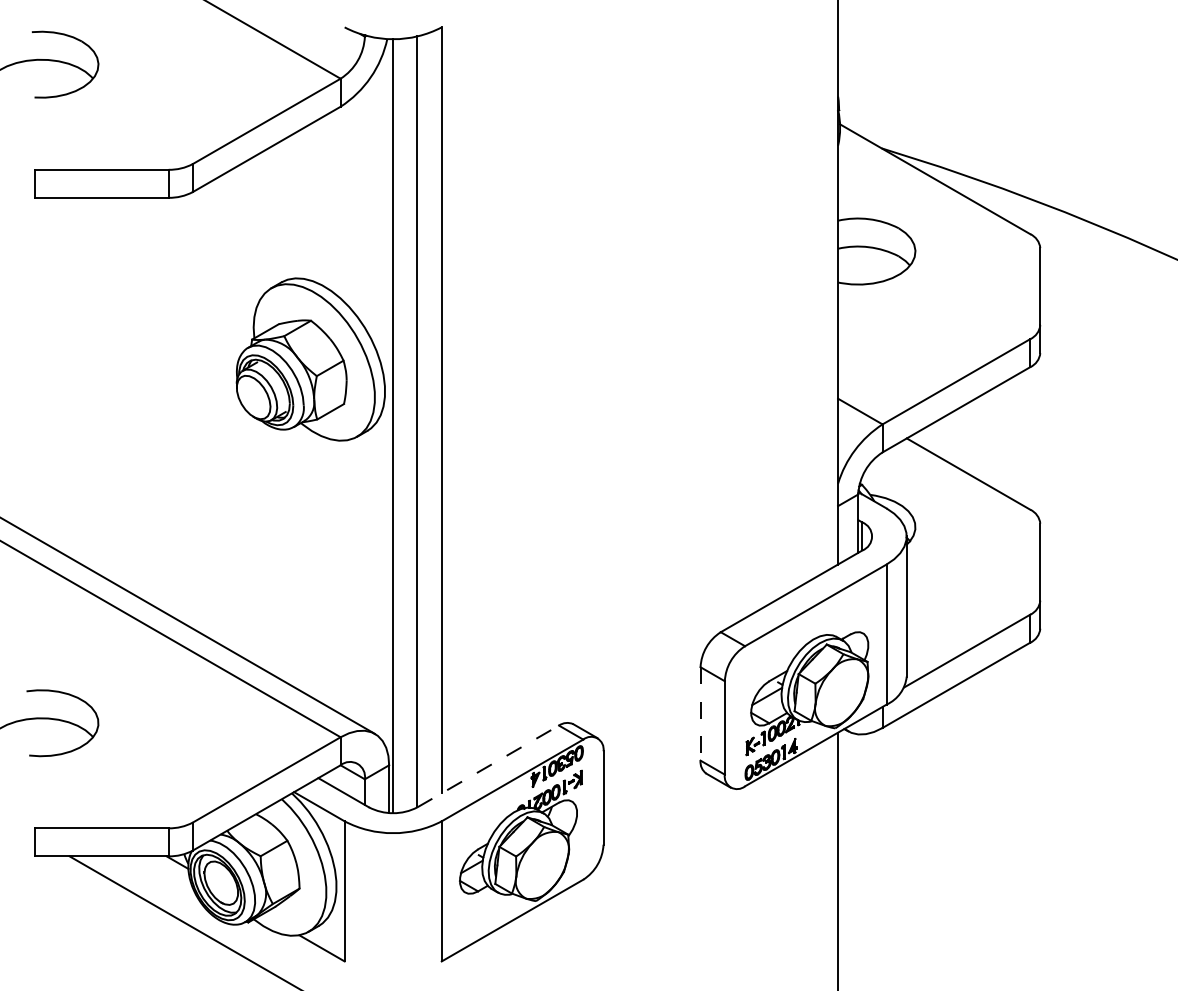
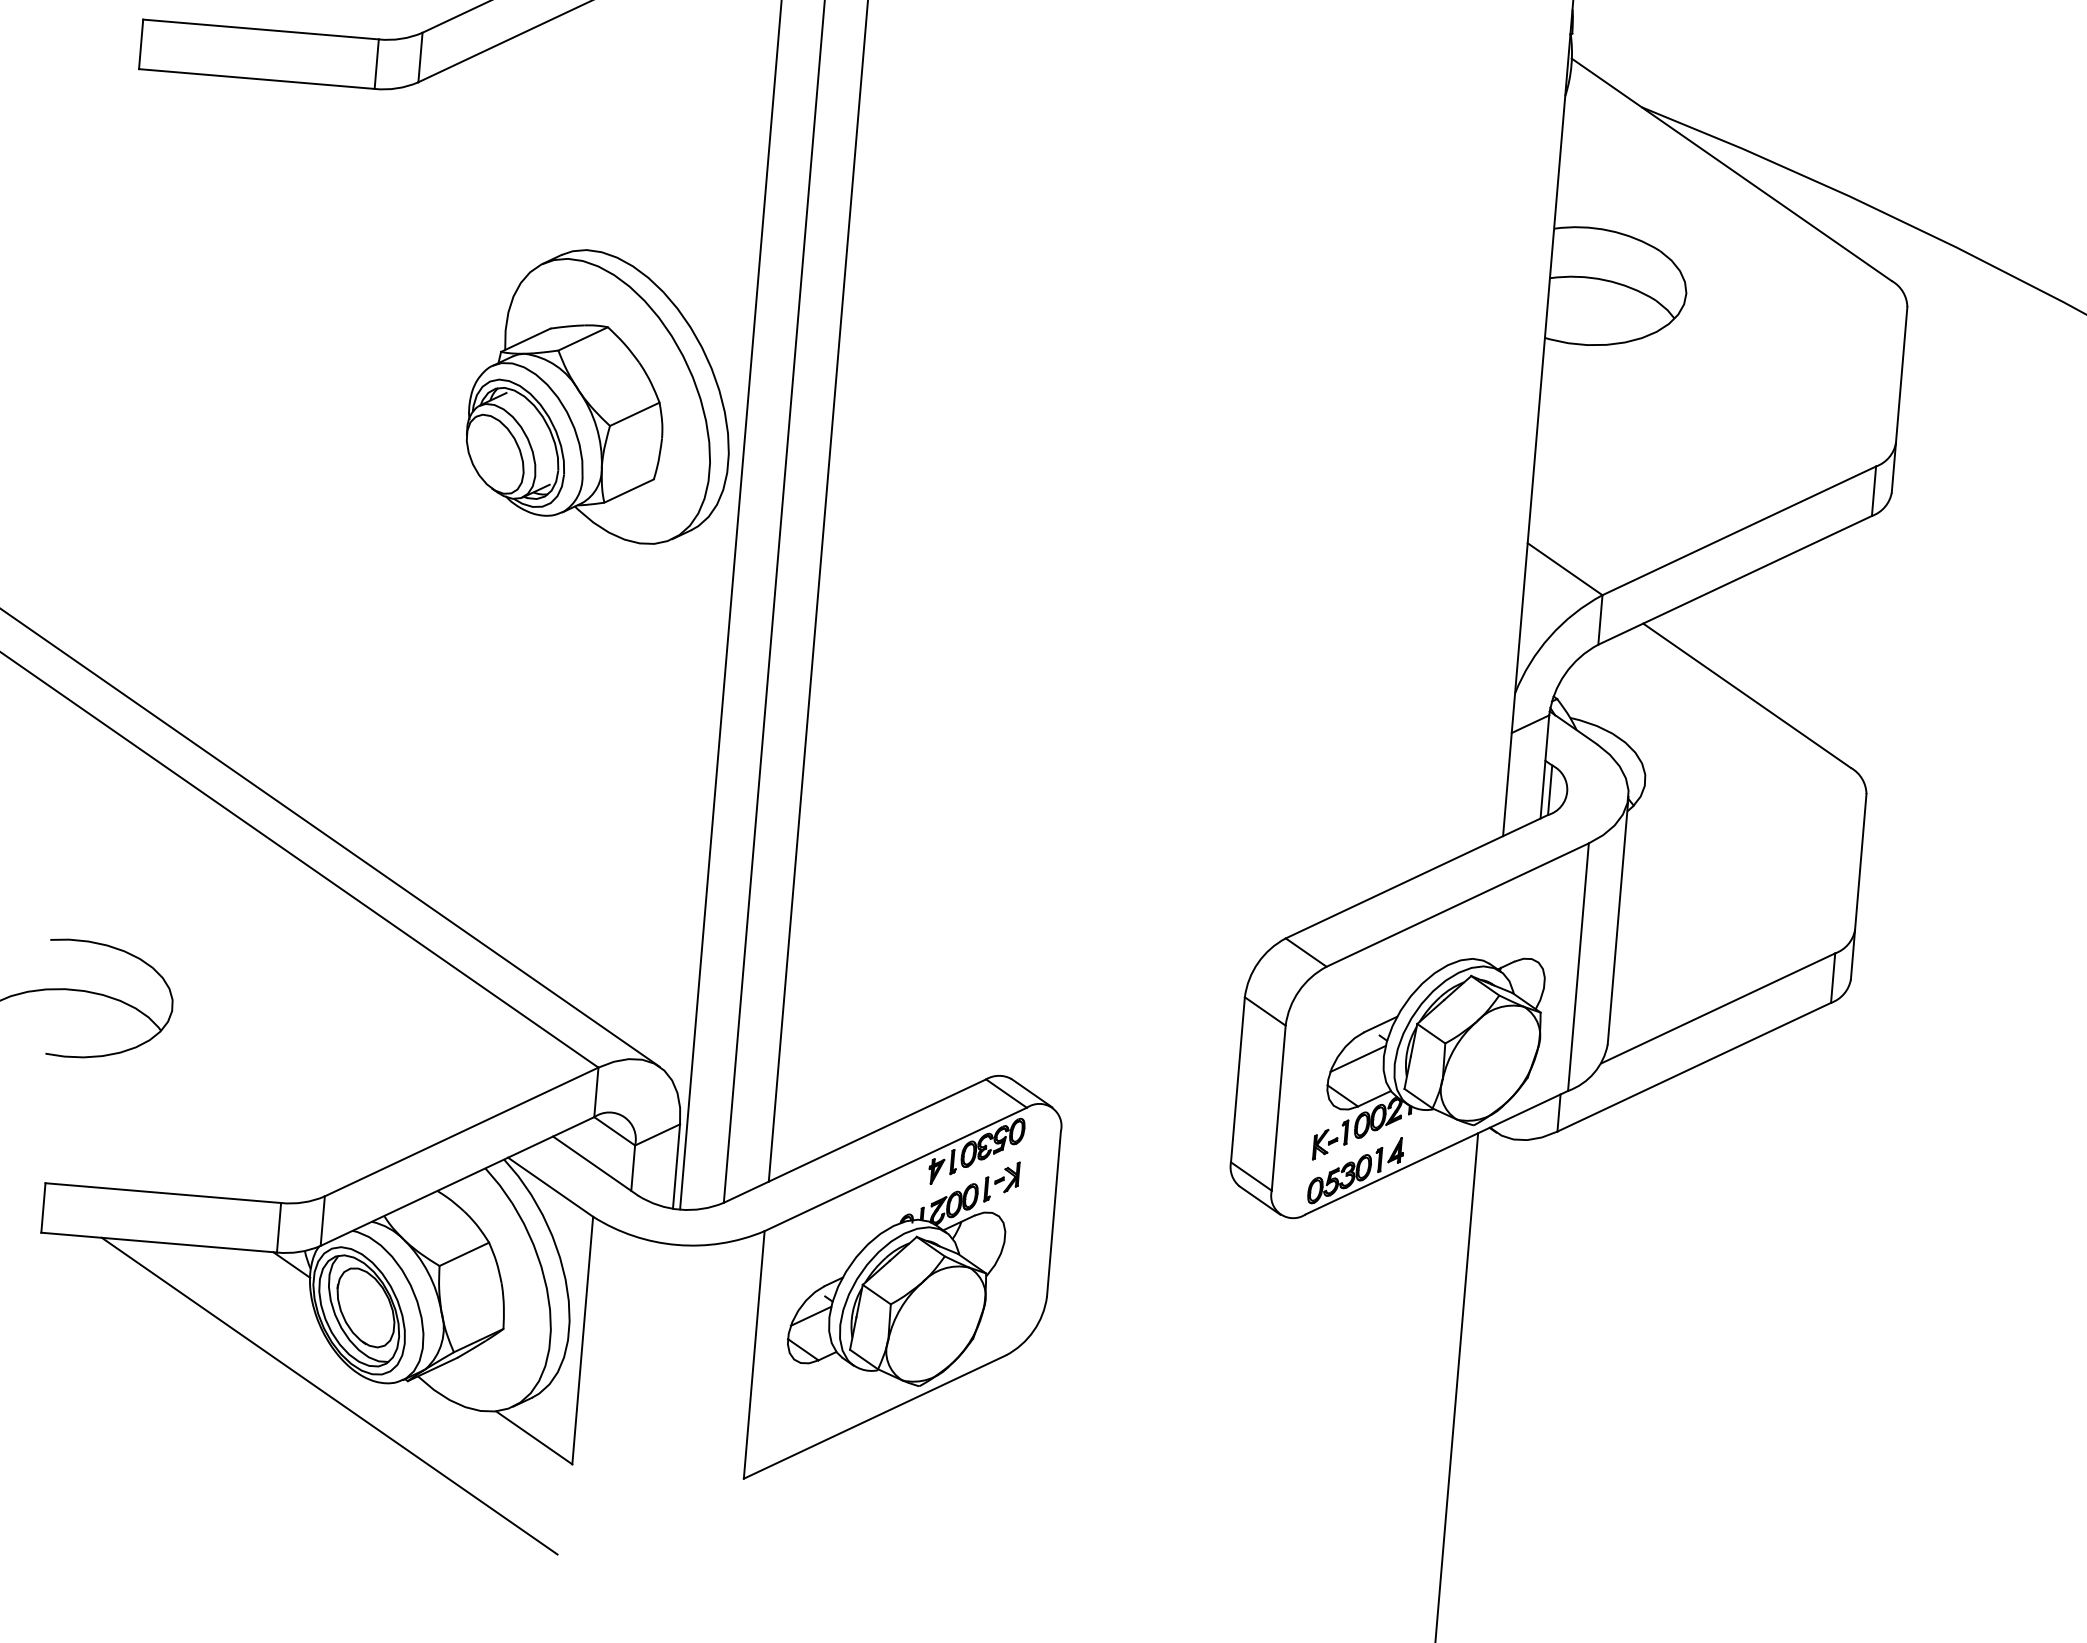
line: (700, 713) -> (1237, 1079), dashed -> solid
line: (488, 766) -> (855, 1141), dashed -> solid

